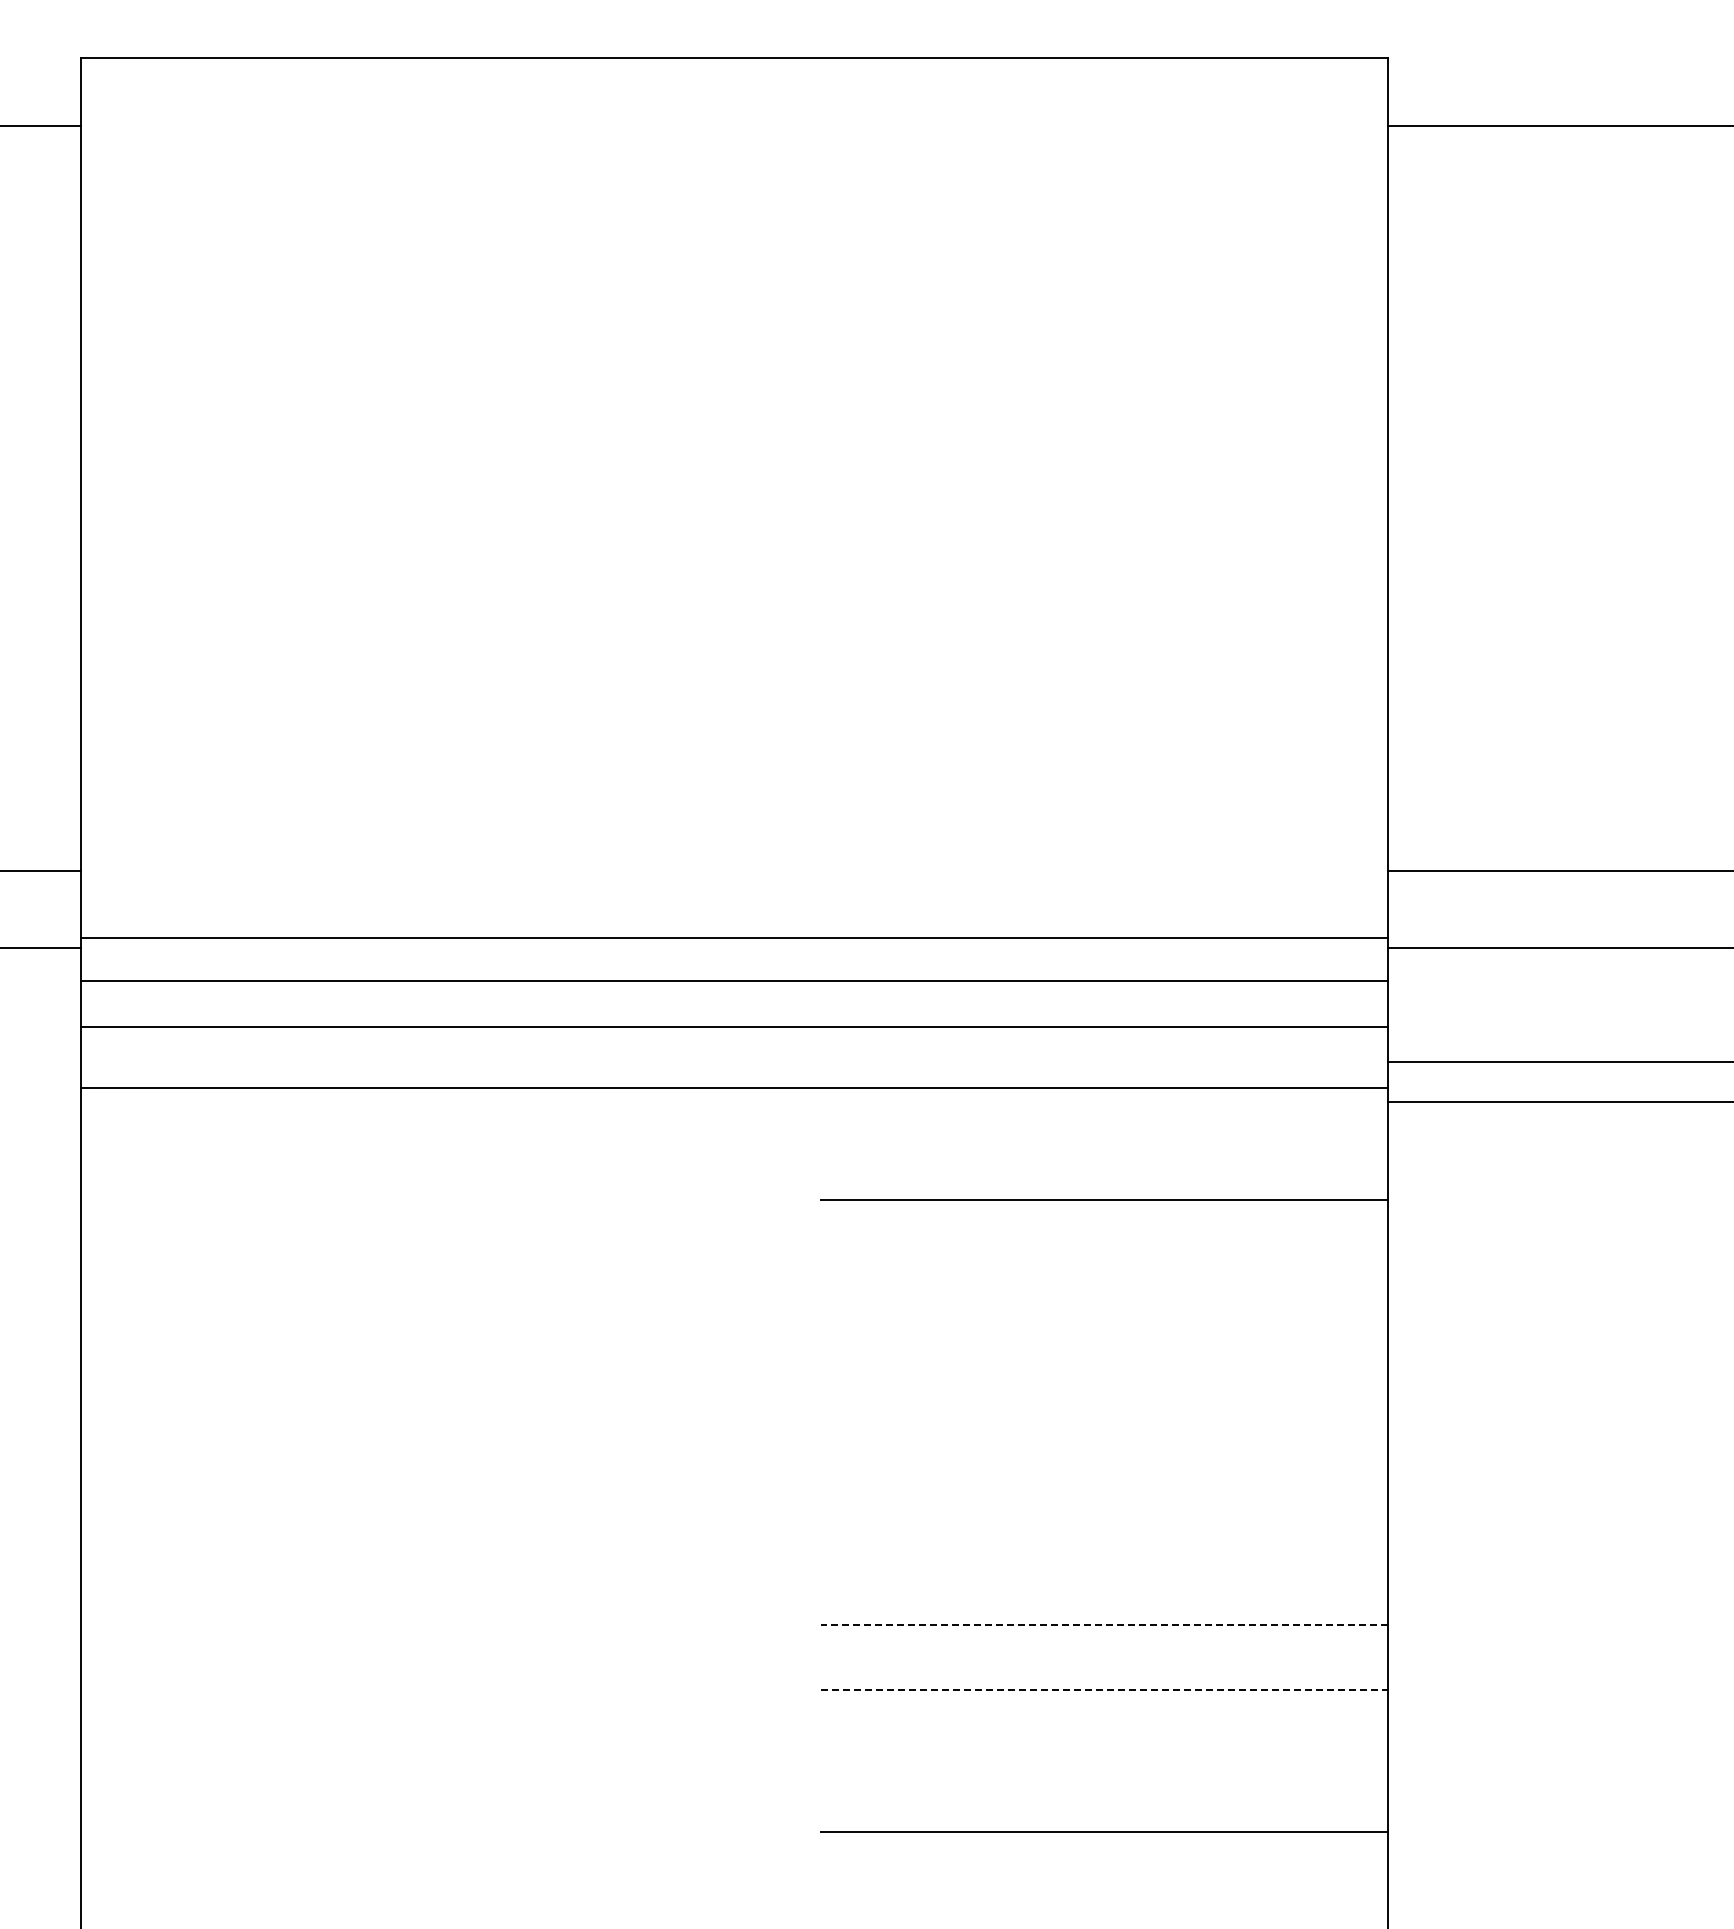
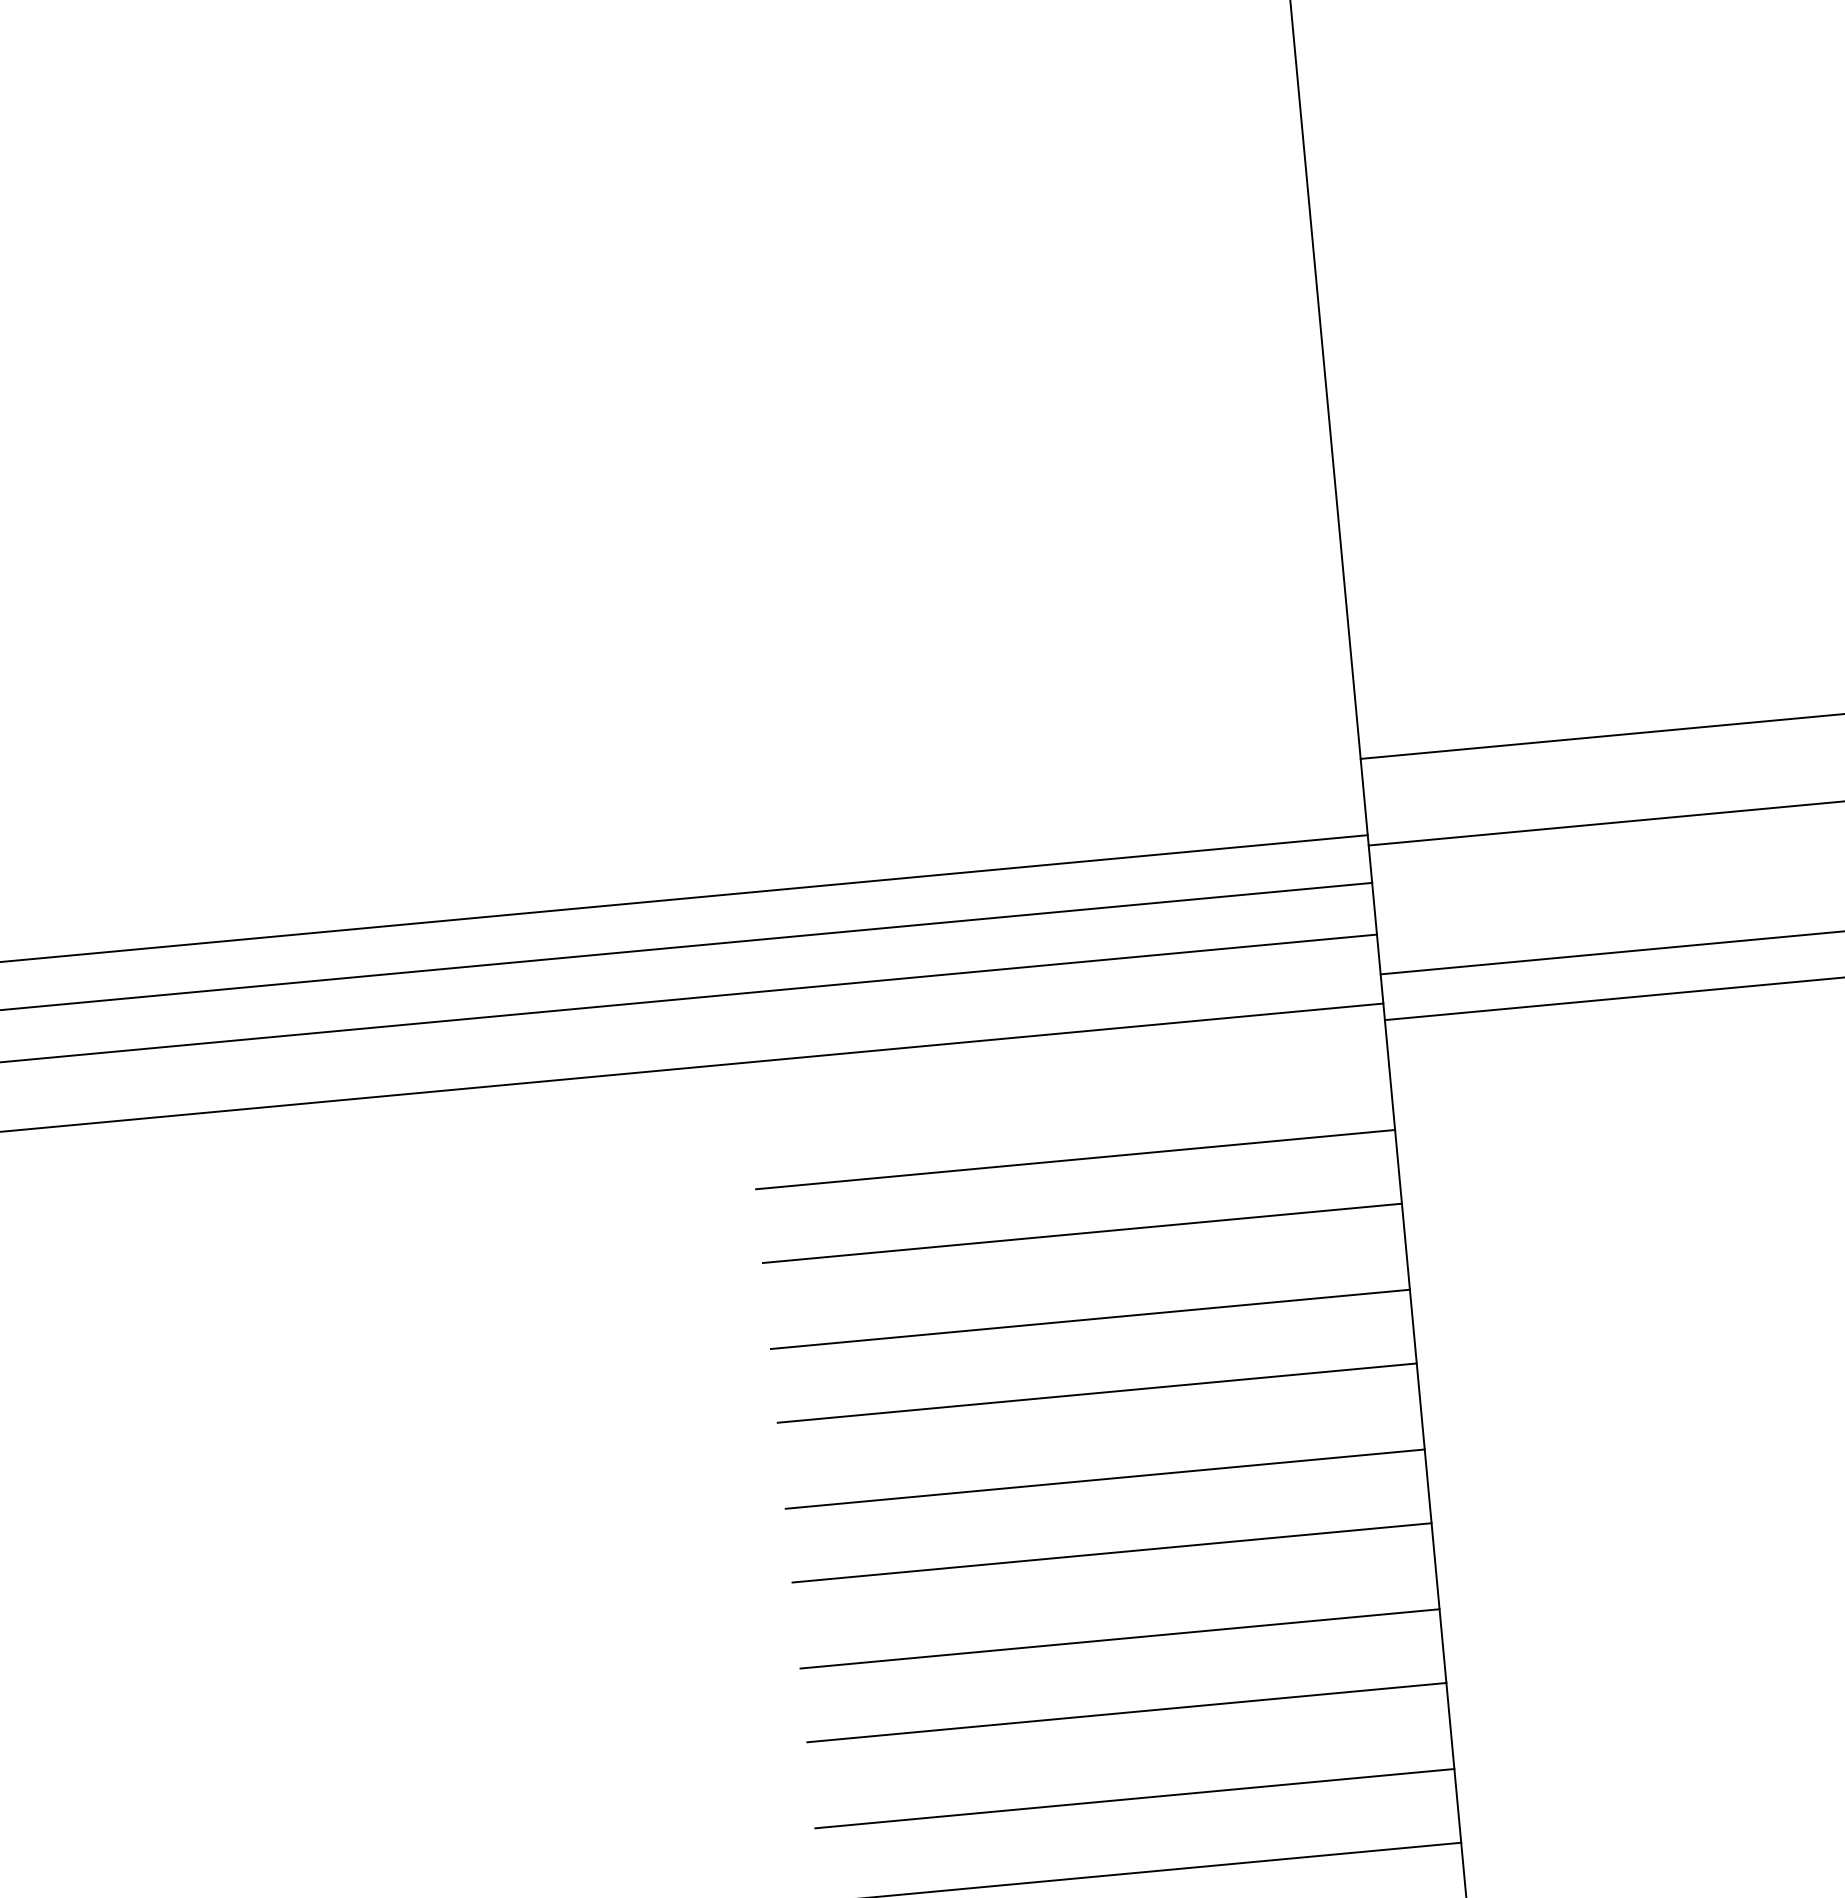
line: (1104, 1265) -> (1082, 1233), added
line: (1104, 1341) -> (1090, 1319), added
line: (1104, 1406) -> (1096, 1392), added
line: (1104, 1483) -> (1105, 1479), added
line: (1104, 1548) -> (1111, 1552), added
line: (1104, 1624) -> (1119, 1638), dashed -> solid
line: (1105, 1690) -> (1127, 1712), dashed -> solid
line: (1104, 1766) -> (1134, 1798), added

